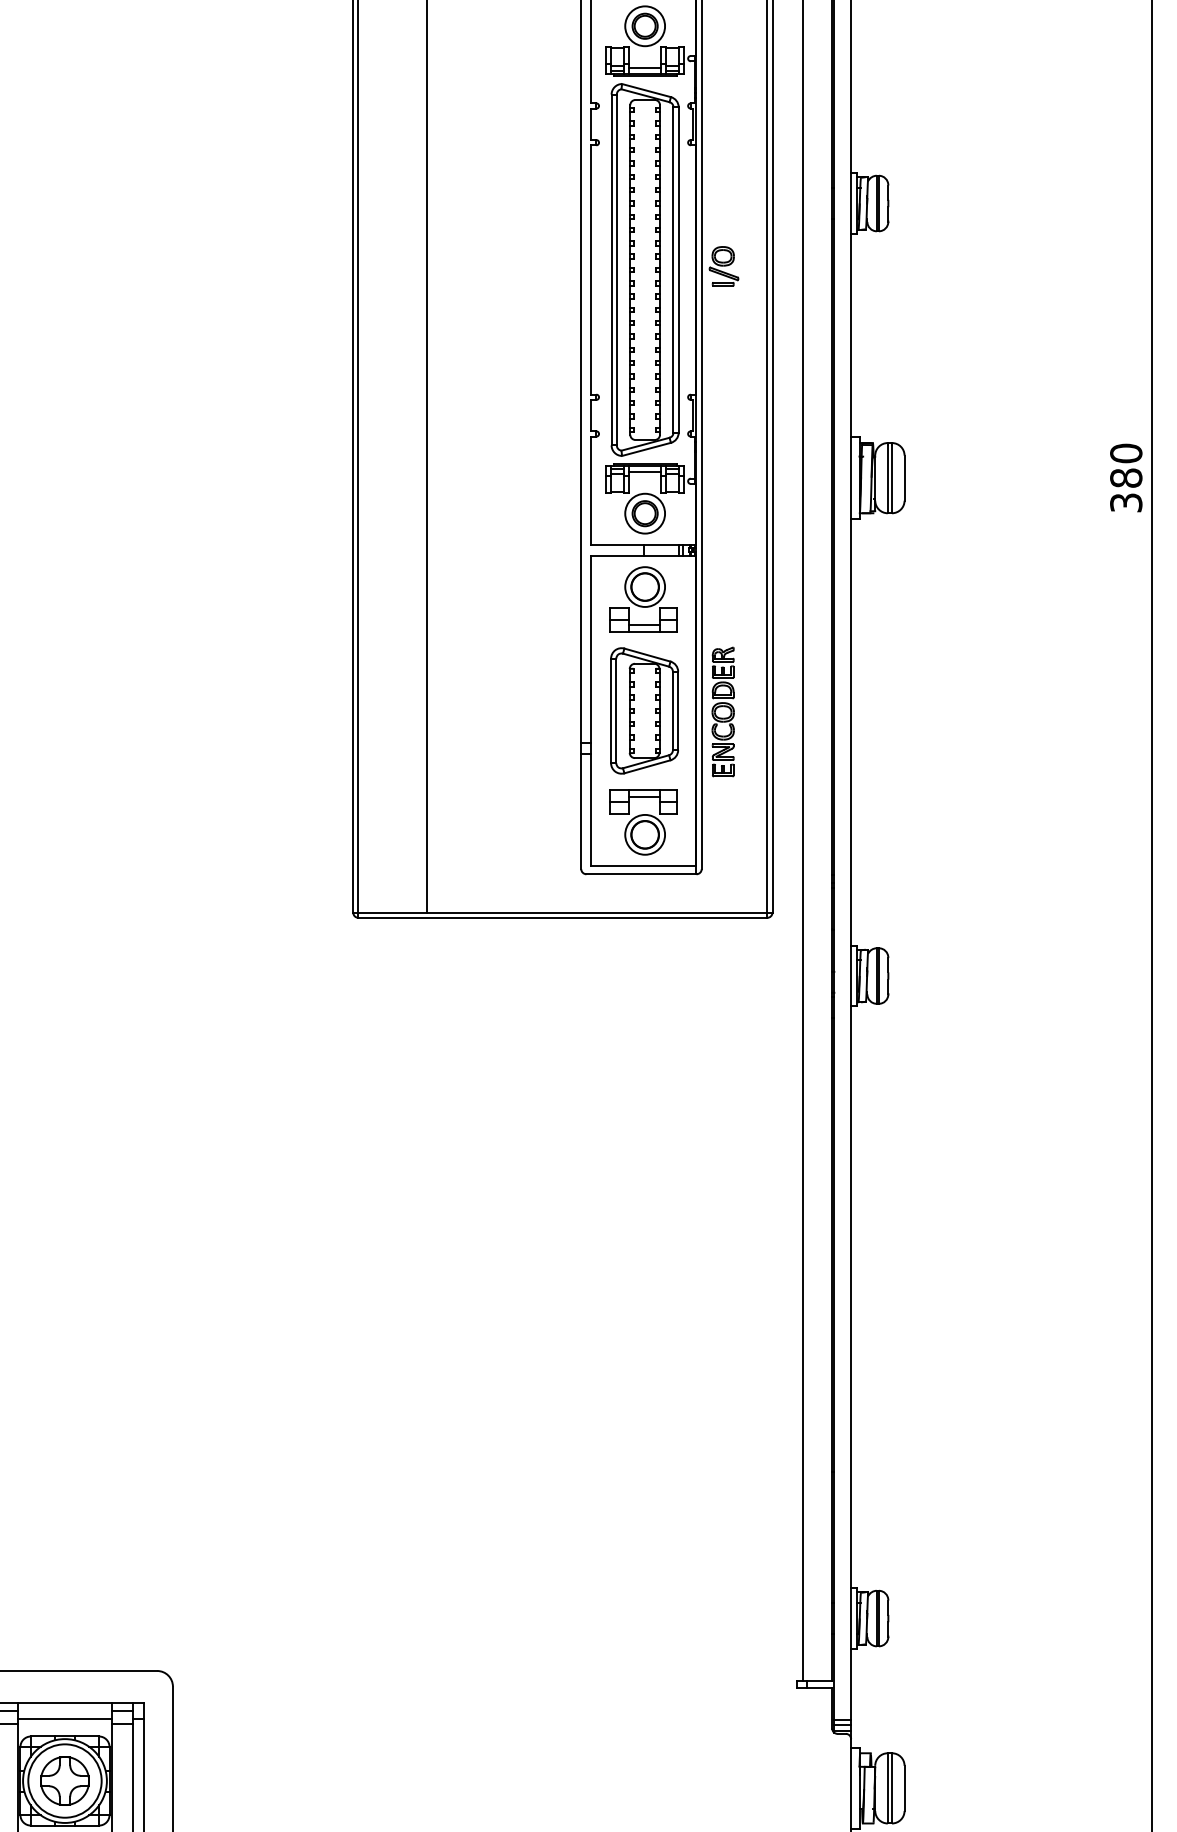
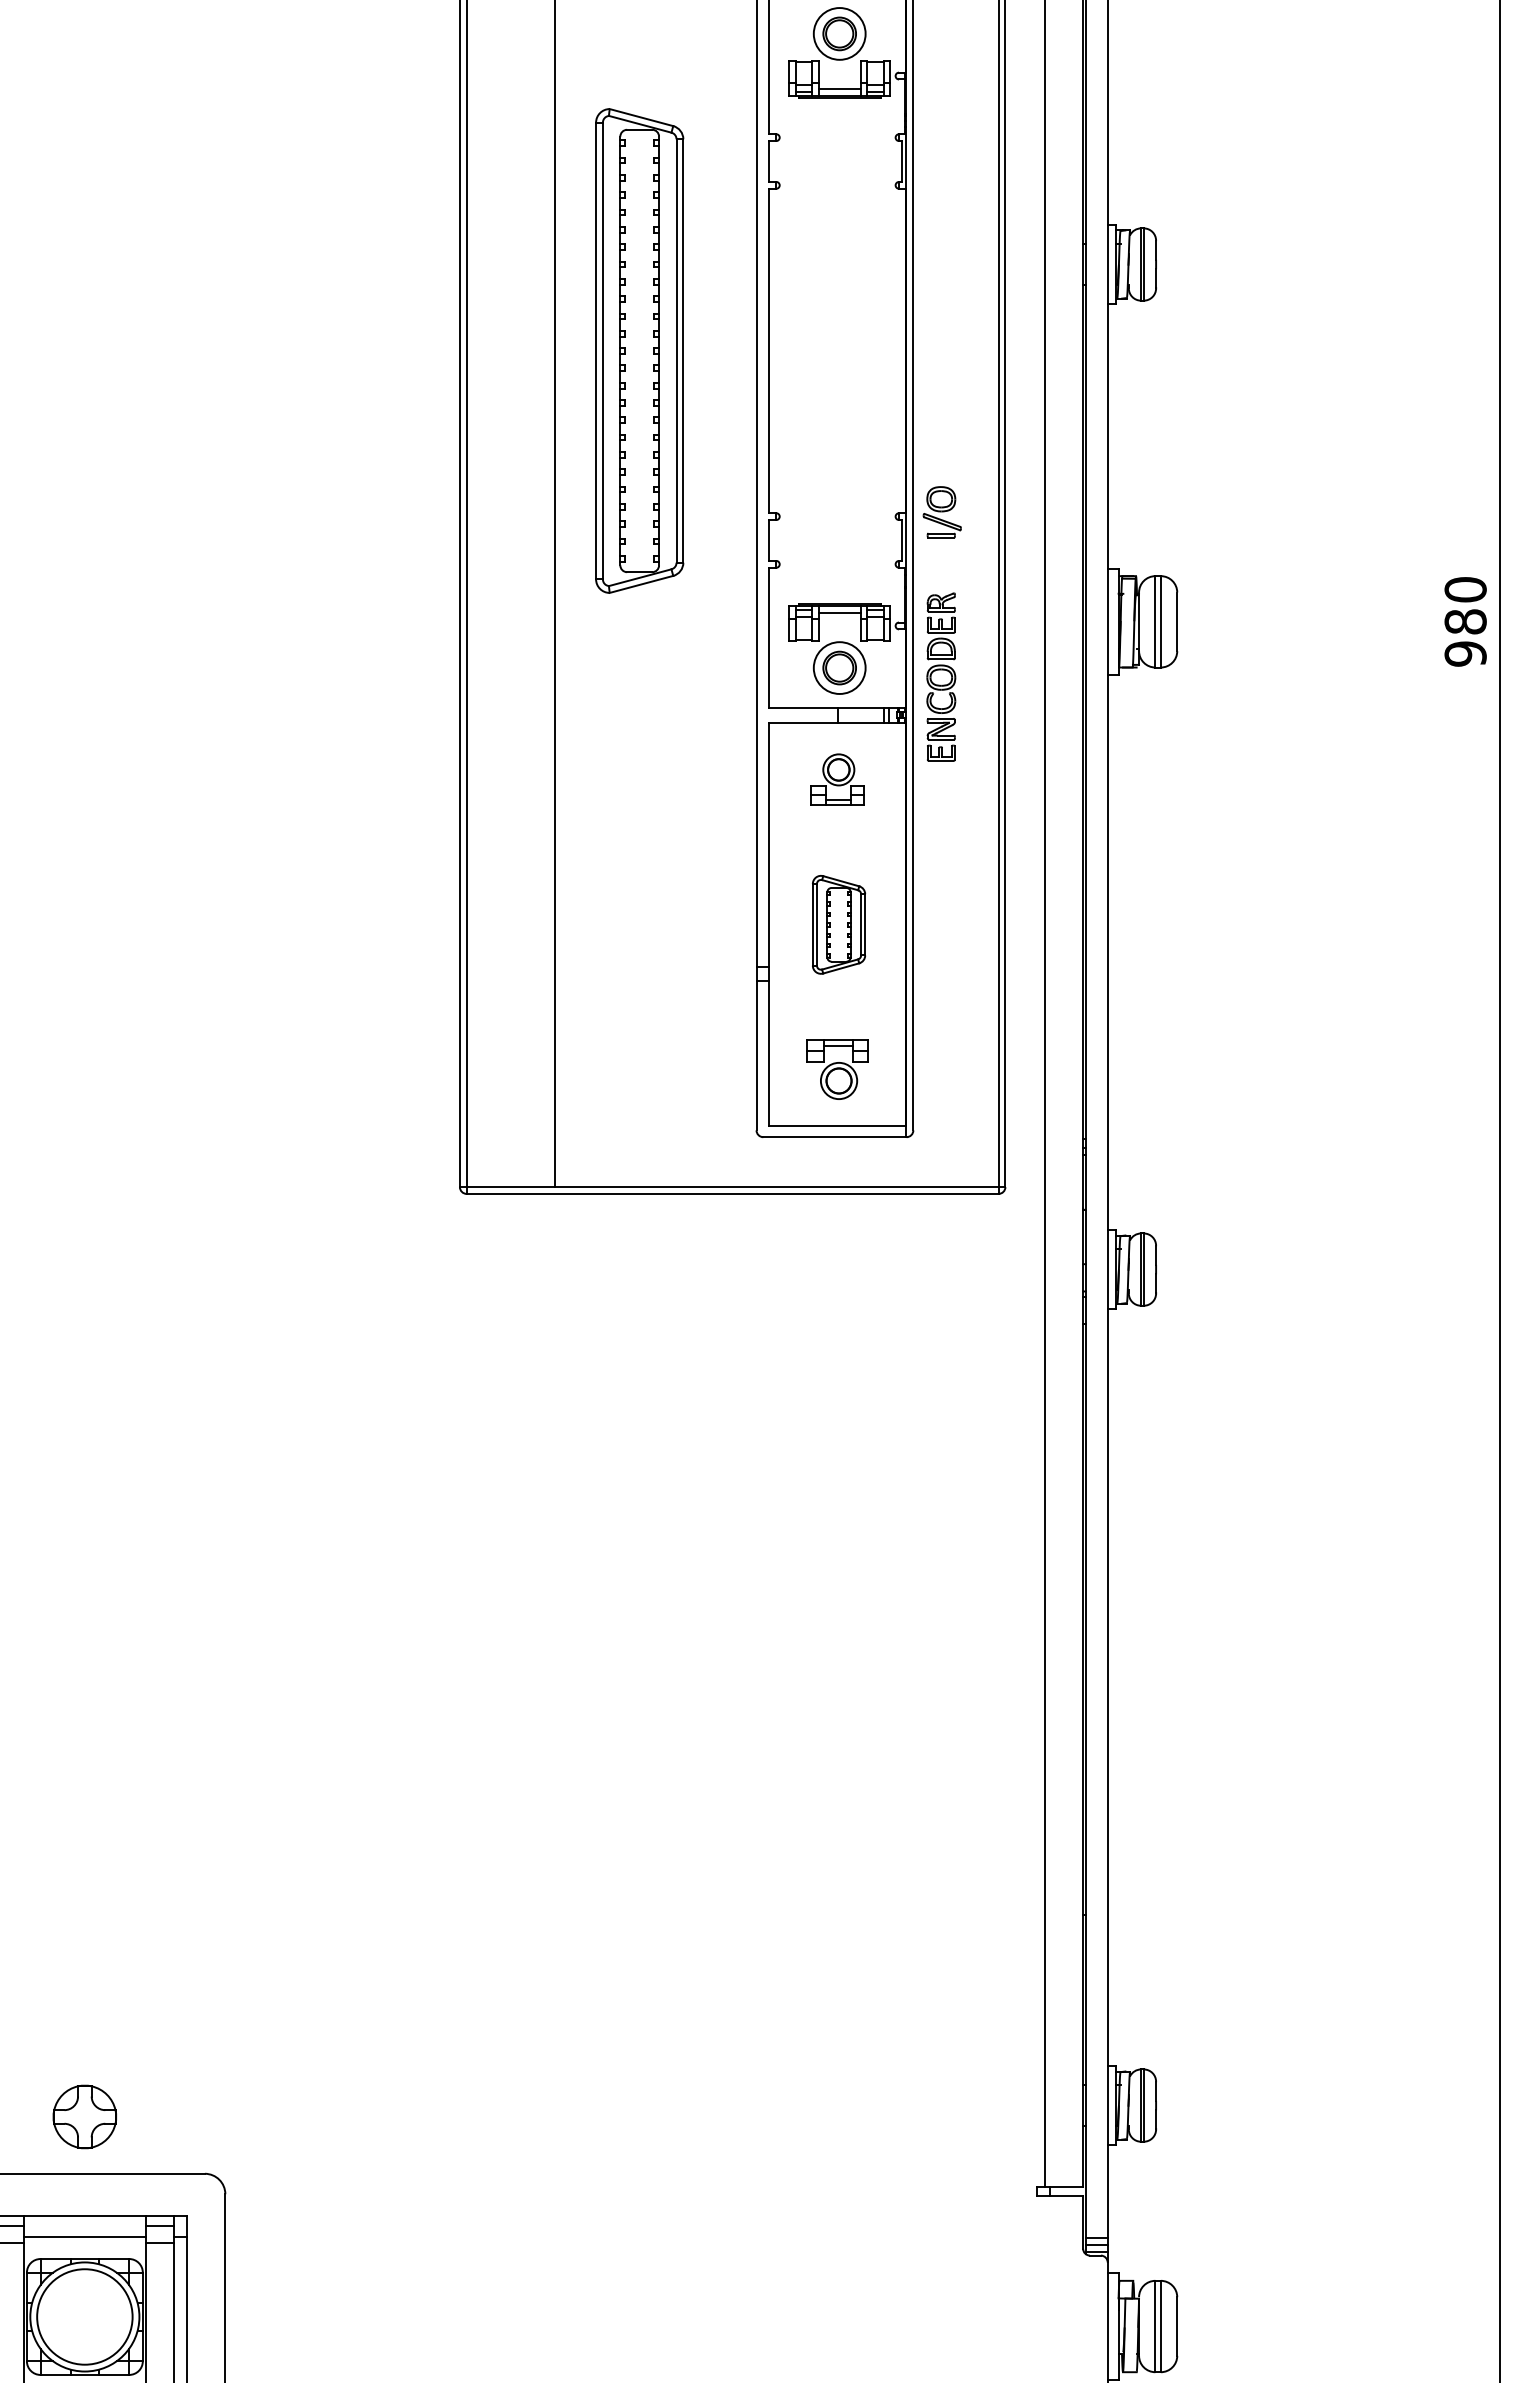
part: (723, 266) -> (941, 512), moved
part: (644, 269) -> (639, 350), moved
text: (1126, 502) -> (1465, 653), 380 -> 980
part: (643, 599) -> (837, 779), size x0.6
part: (644, 710) -> (838, 924), size x0.6
part: (723, 711) -> (941, 676), moved
part: (643, 822) -> (837, 1069), size x0.7
part: (64, 1780) -> (84, 2116), moved

